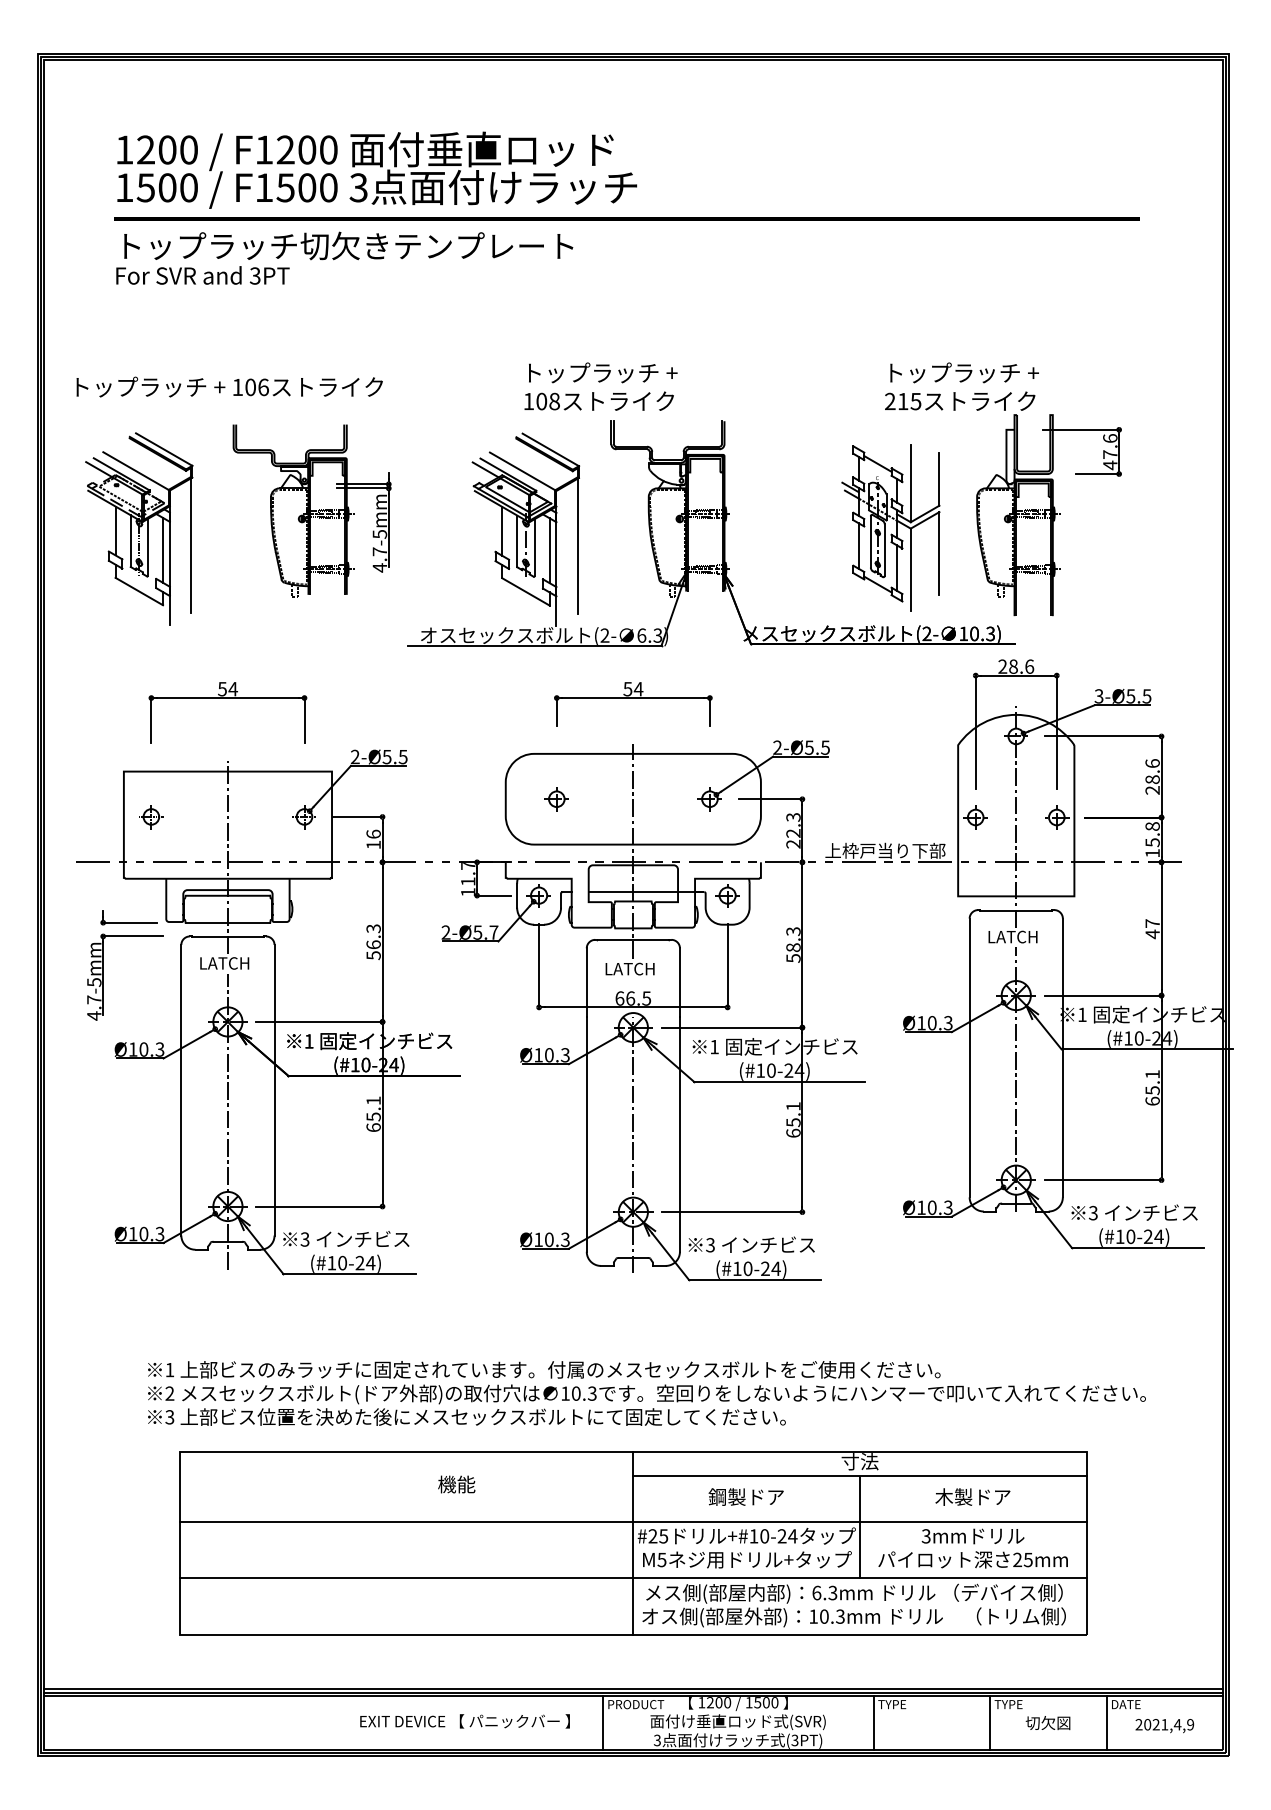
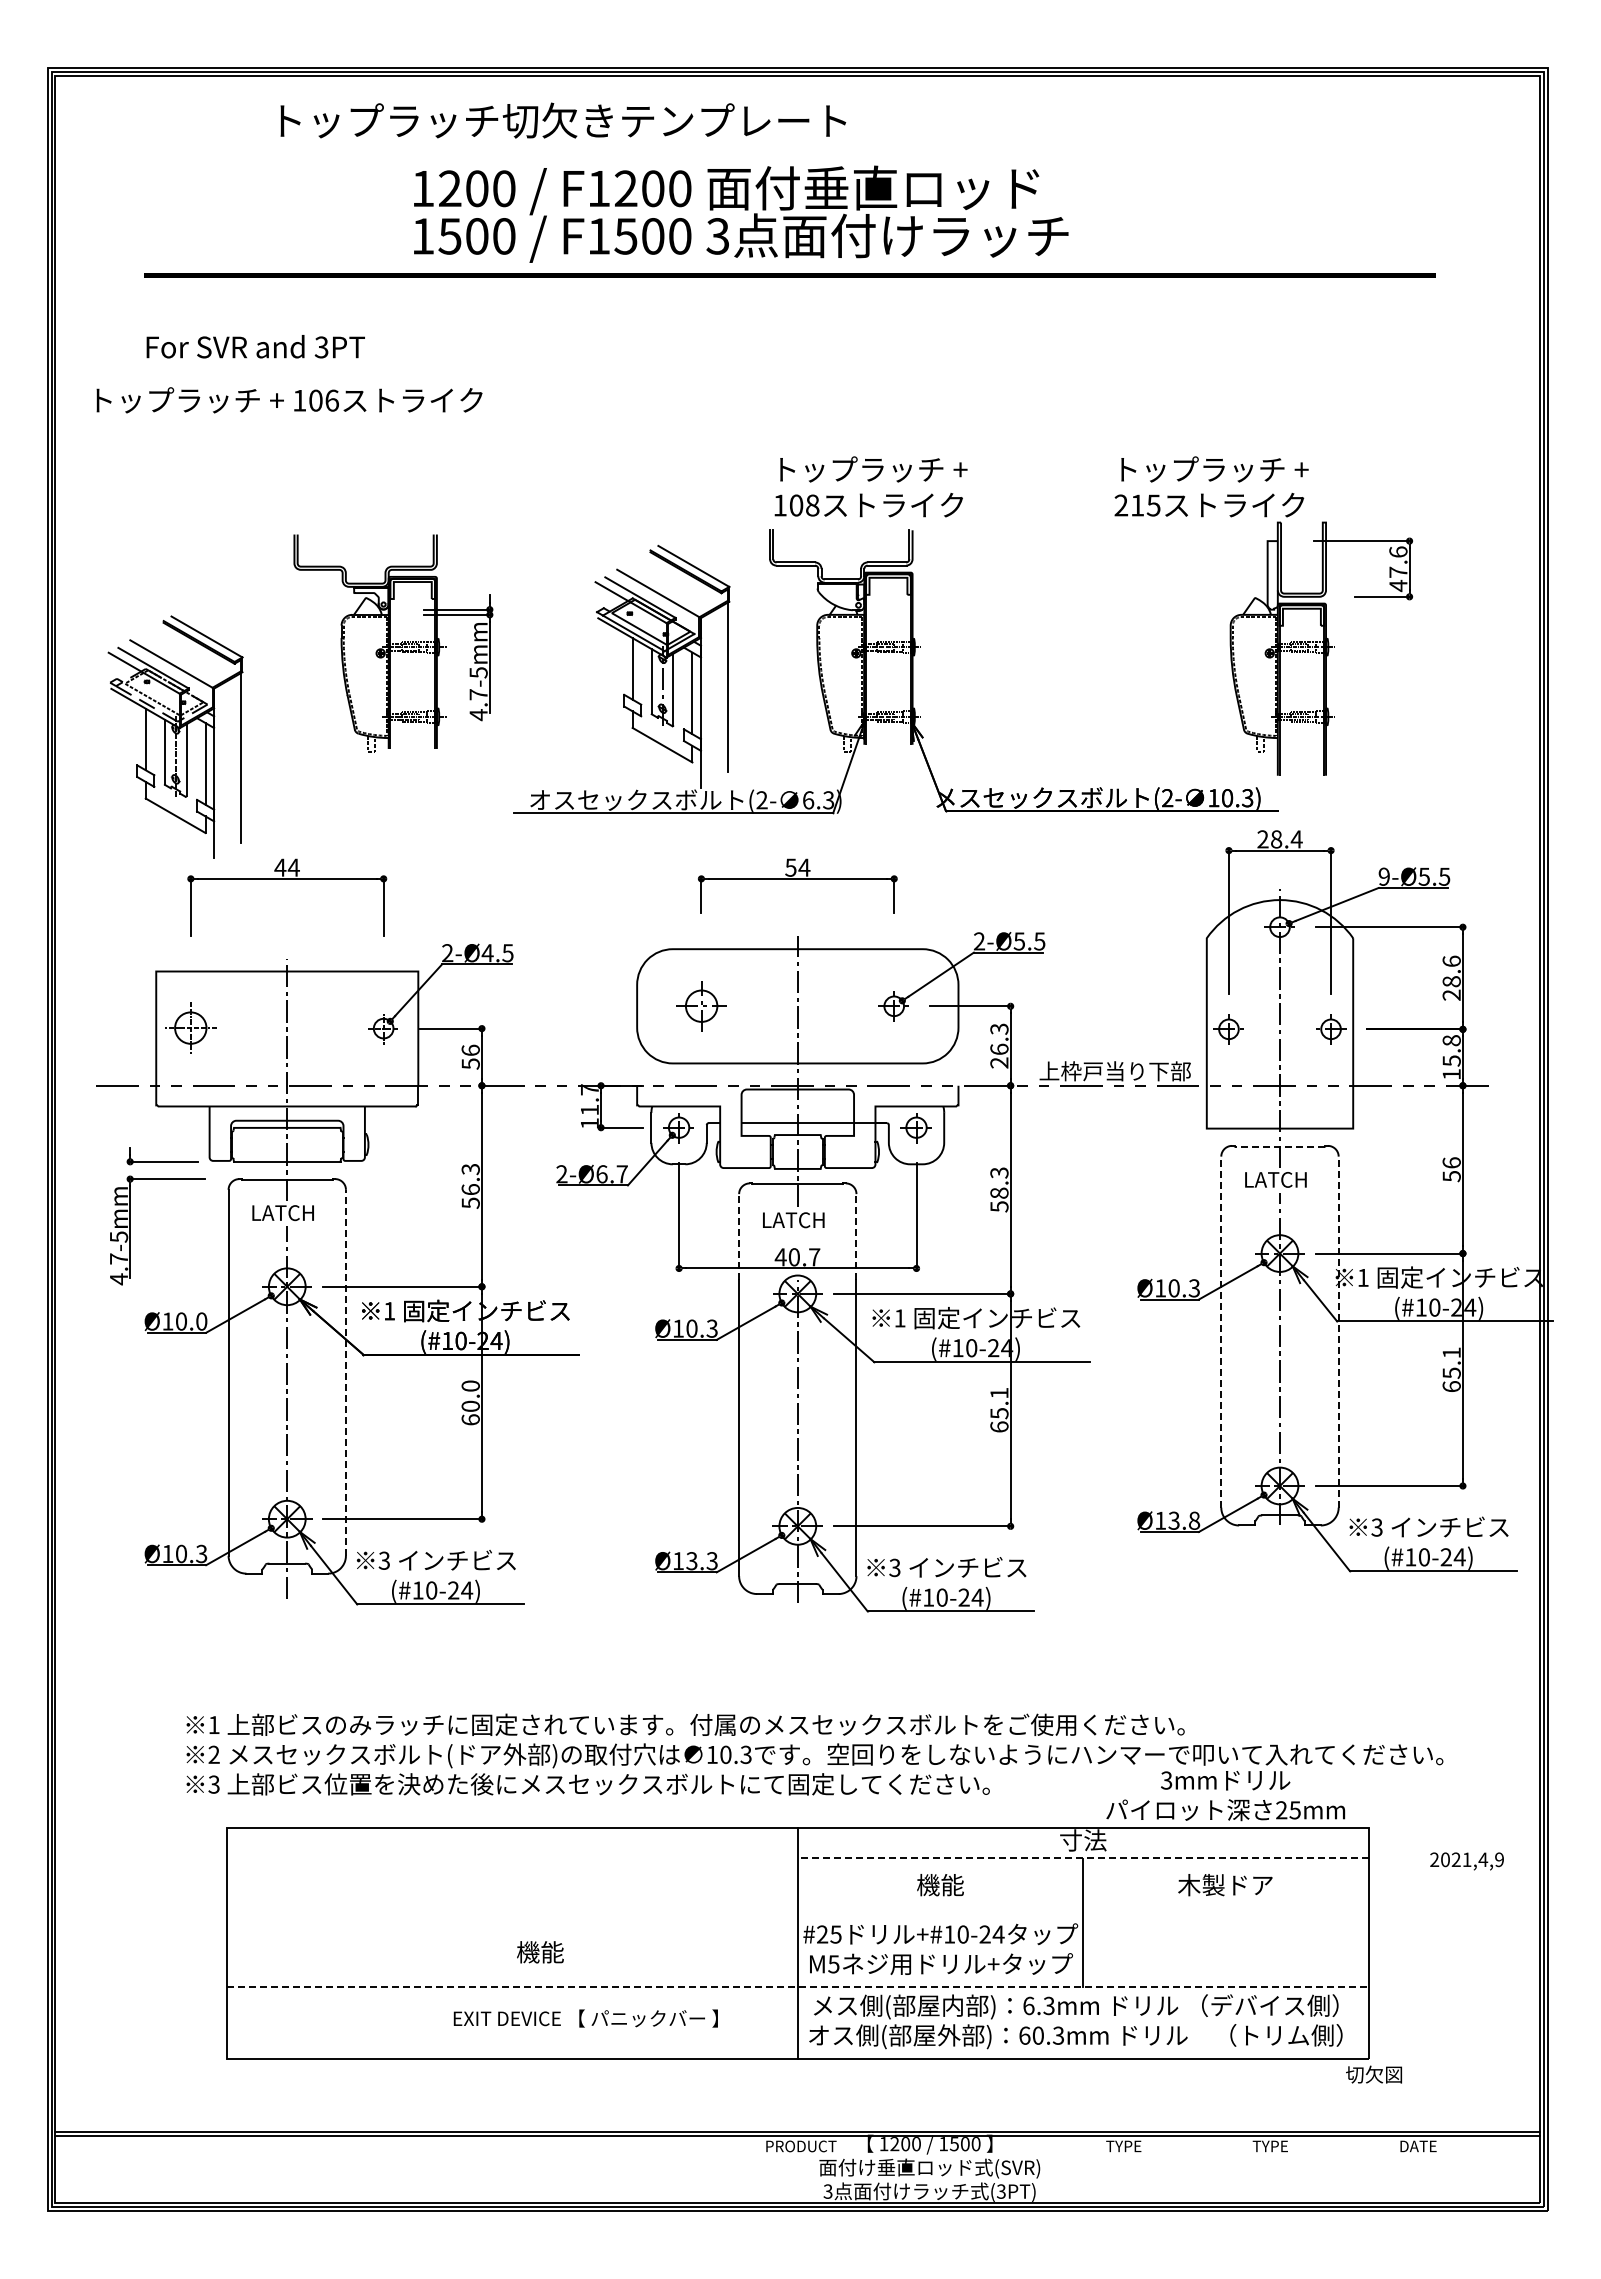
text: (377, 169) -> (741, 213), moved
text: (348, 245) -> (563, 120), moved
text: (600, 386) -> (870, 486), moved
text: (229, 387) -> (289, 400), moved
part: (891, 527) -> (1122, 664), removed
part: (139, 528) -> (175, 736), moved
text: (1029, 666) -> (1296, 839), 28.6 -> 28.4
text: (222, 689) -> (280, 867), 54 -> 44
text: (1098, 696) -> (1383, 876), 3-Ø5.5 -> 9-Ø5.5
text: (386, 757) -> (487, 953), 2-Ø5.5 -> 2-Ø4.5
part: (556, 799) -> (700, 1006), size x1.6
part: (151, 817) -> (190, 1029), size x1.6
text: (793, 833) -> (999, 1049), 22.3 -> 26.3
text: (373, 844) -> (470, 1063), 16 -> 56
line: (1016, 910) -> (1280, 1146), solid -> dashed
text: (1152, 928) -> (1451, 1169), 47 -> 56
text: (477, 932) -> (601, 1174), 2-Ø5.7 -> 2-Ø6.7
line: (587, 982) -> (739, 1237), solid -> dashed
line: (679, 982) -> (856, 1237), solid -> dashed
text: (633, 998) -> (797, 1257), 66.5 -> 40.7
text: (159, 1049) -> (201, 1321), Ø10.3 -> Ø10.0
line: (969, 1058) -> (1221, 1332), solid -> dashed
line: (1062, 1058) -> (1338, 1332), solid -> dashed
line: (274, 1090) -> (345, 1372), solid -> dashed
text: (373, 1109) -> (470, 1396), 65.1 -> 60.0
text: (940, 1207) -> (1184, 1520), Ø10.3 -> Ø13.8
text: (548, 1240) -> (691, 1561), Ø10.3 -> Ø13.3
line: (859, 1475) -> (1082, 1858), solid -> dashed
text: (456, 1484) -> (540, 1952), moved
text: (745, 1497) -> (939, 1885), 鋼製ドア -> 機能
line: (633, 1522) -> (797, 1916), removed
text: (972, 1549) -> (1225, 1796), moved
line: (633, 1578) -> (797, 1987), solid -> dashed
text: (813, 1616) -> (1024, 2035), 10.3mm -> 60.3mm
line: (633, 1689) -> (797, 2127), removed
text: (464, 1721) -> (585, 2018), moved
line: (602, 1722) -> (759, 2169), removed
line: (873, 1722) -> (1100, 2169), removed
line: (990, 1722) -> (1247, 2169), removed
text: (1047, 1722) -> (1373, 2074), moved
line: (1106, 1722) -> (1393, 2169), removed
text: (1164, 1726) -> (1466, 1861), moved

